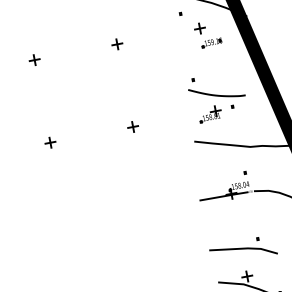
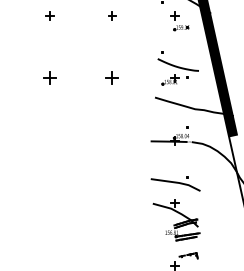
part: (133, 127) -> (112, 78), size x1.6
part: (50, 143) -> (49, 78), size x1.6

